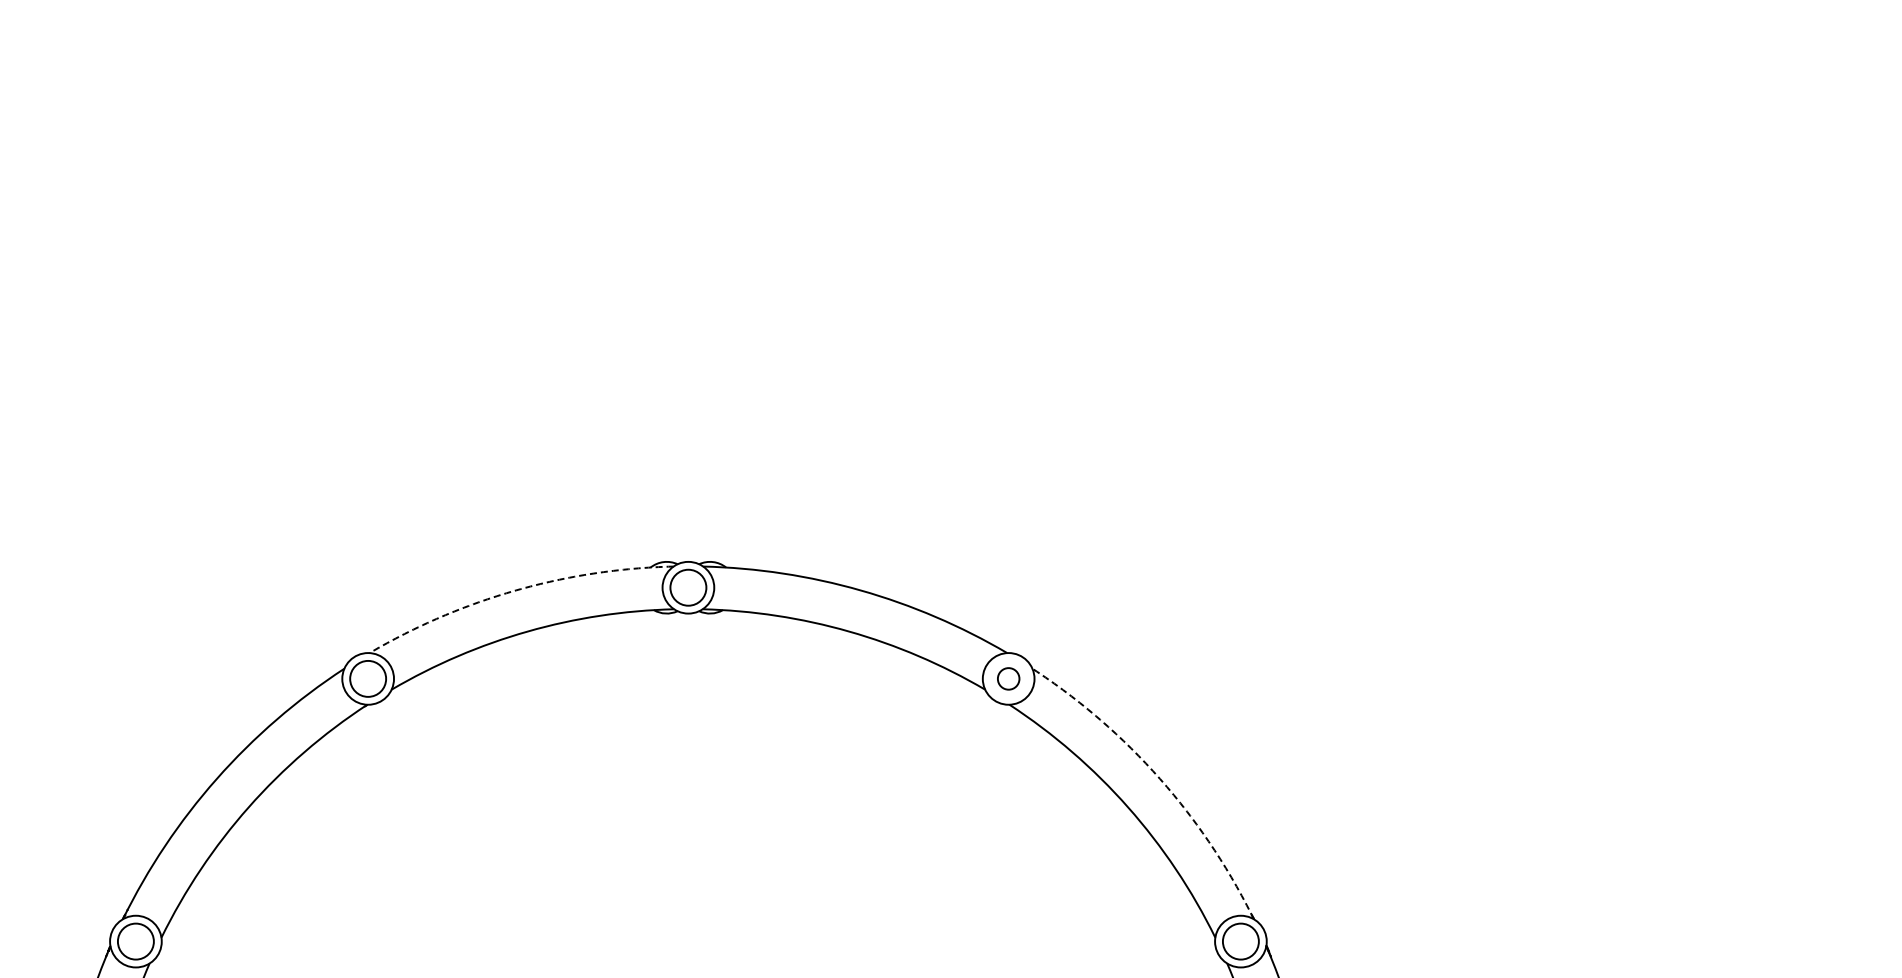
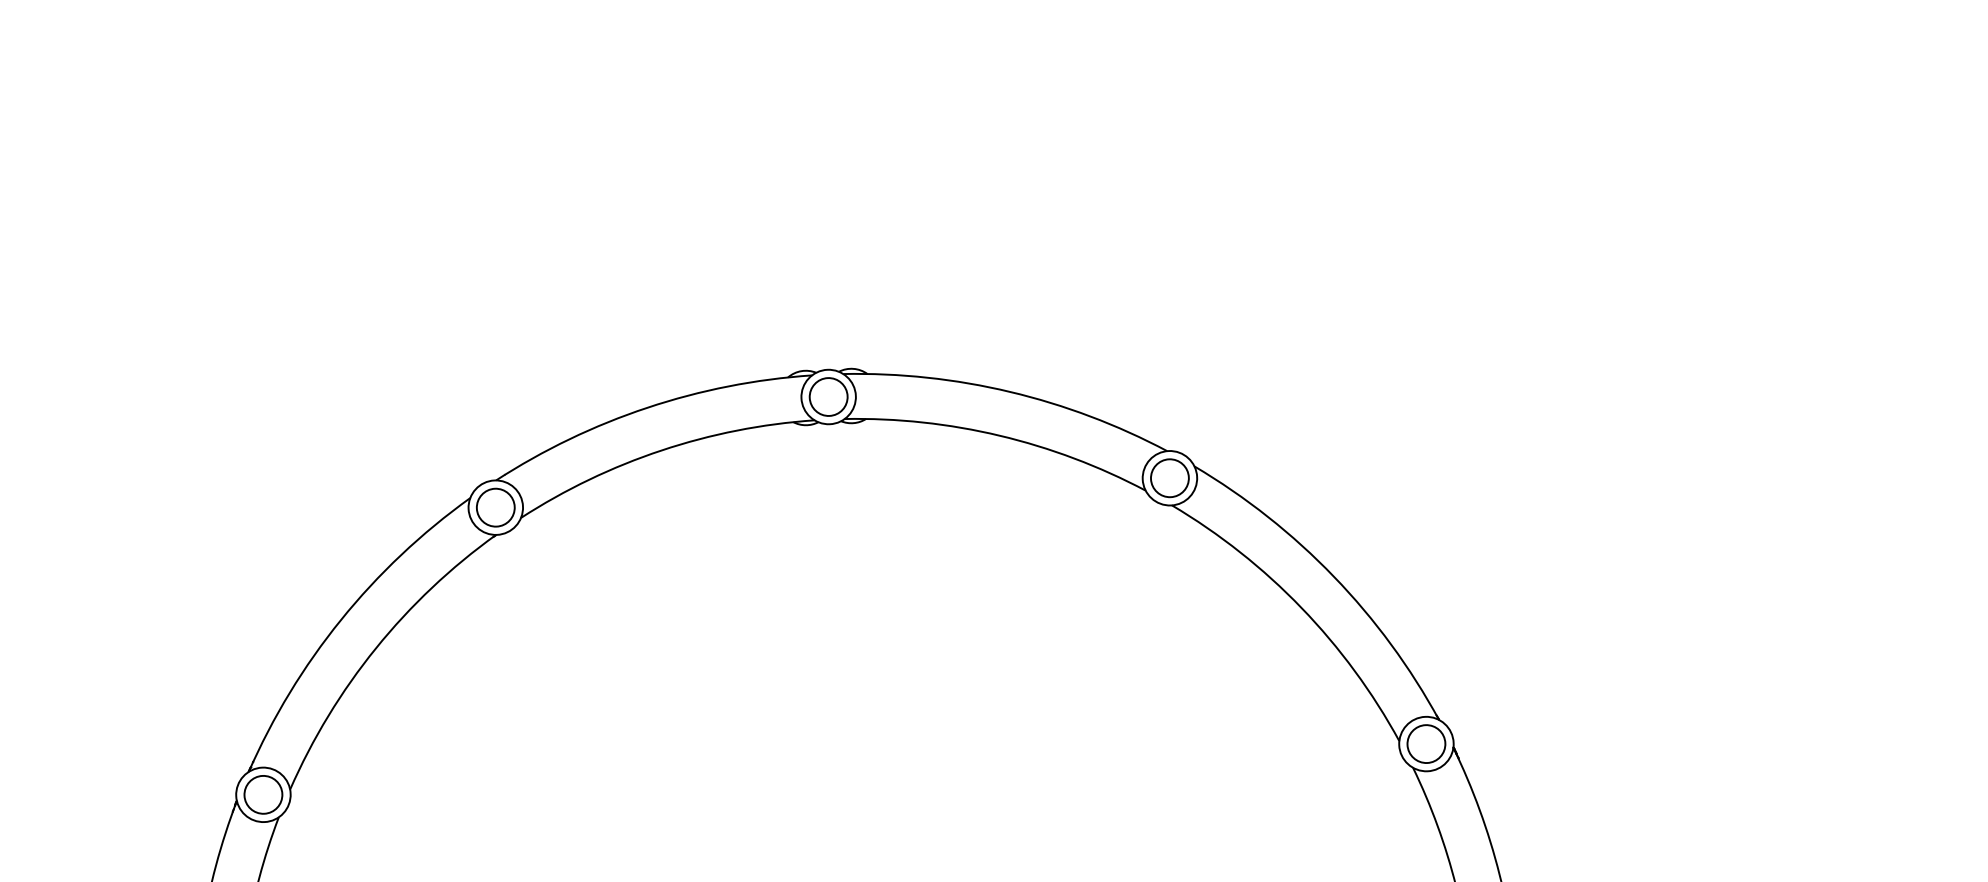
arc: (516, 590) -> (647, 407), dashed -> solid
circle: (1008, 678) -> (1169, 477), size x1.67
arc: (1160, 779) -> (1334, 577), dashed -> solid

